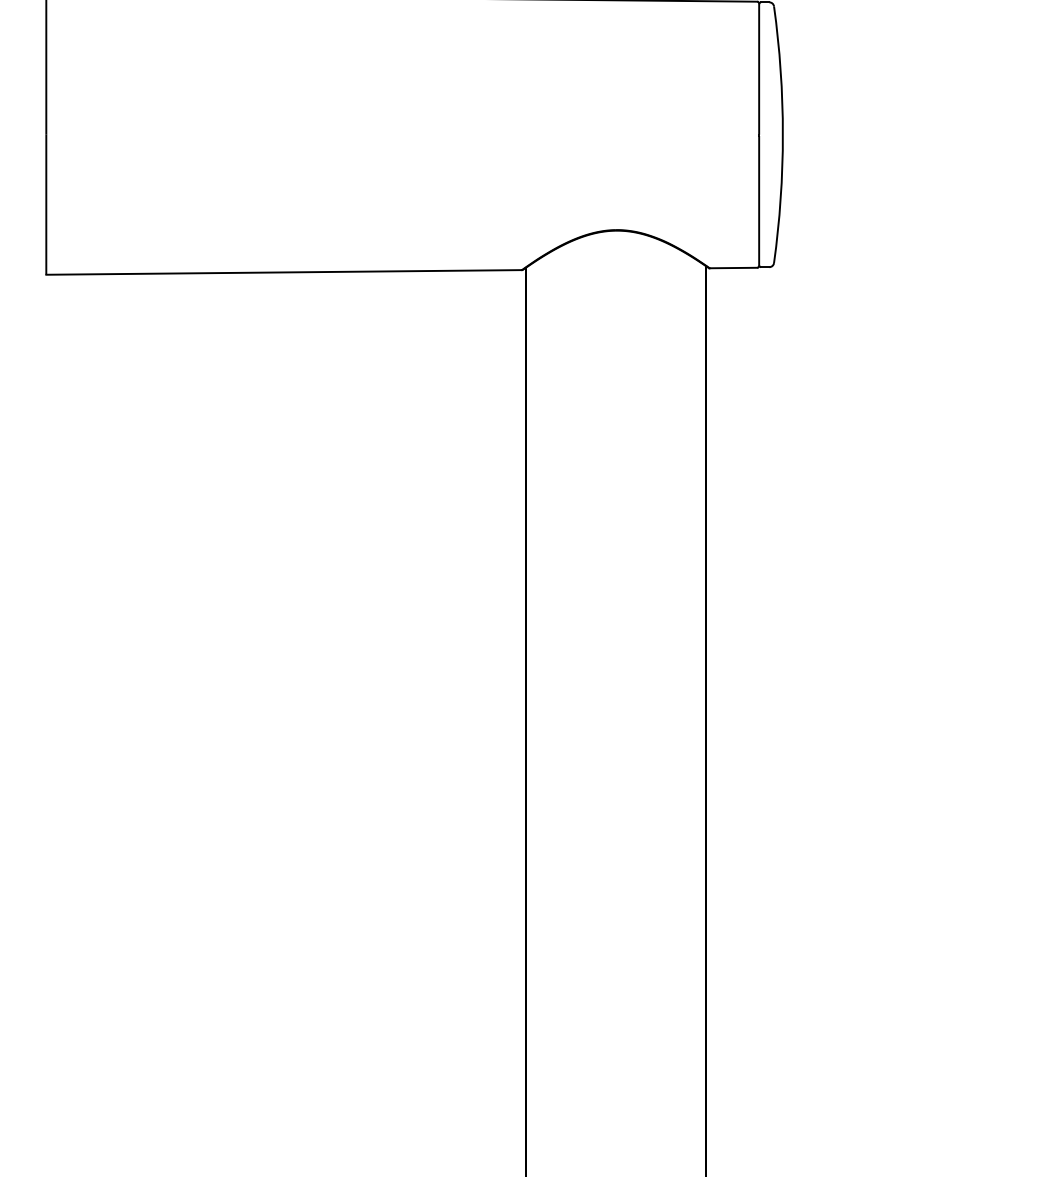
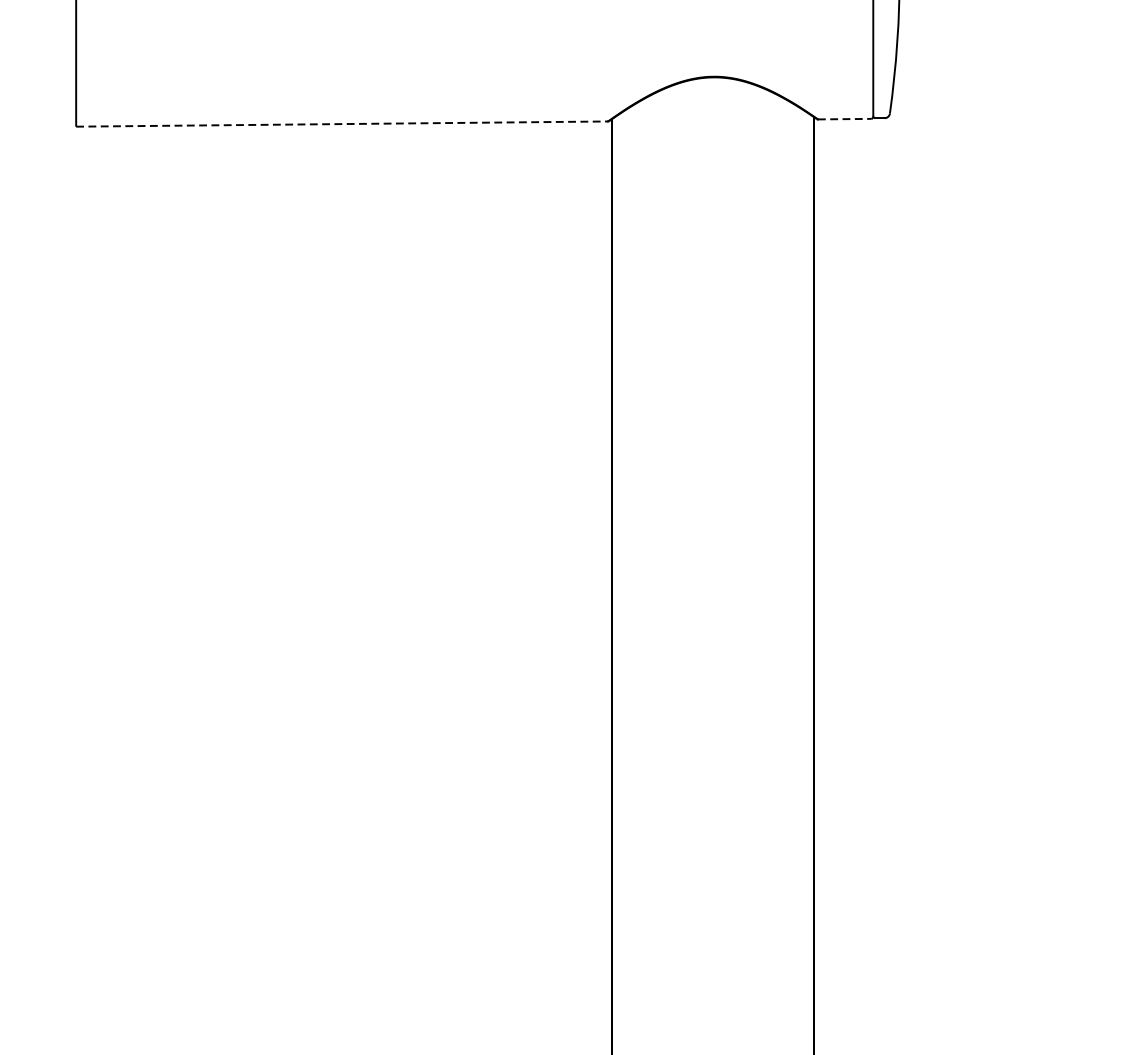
line: (733, 268) -> (844, 119), solid -> dashed
line: (284, 272) -> (342, 124), solid -> dashed

